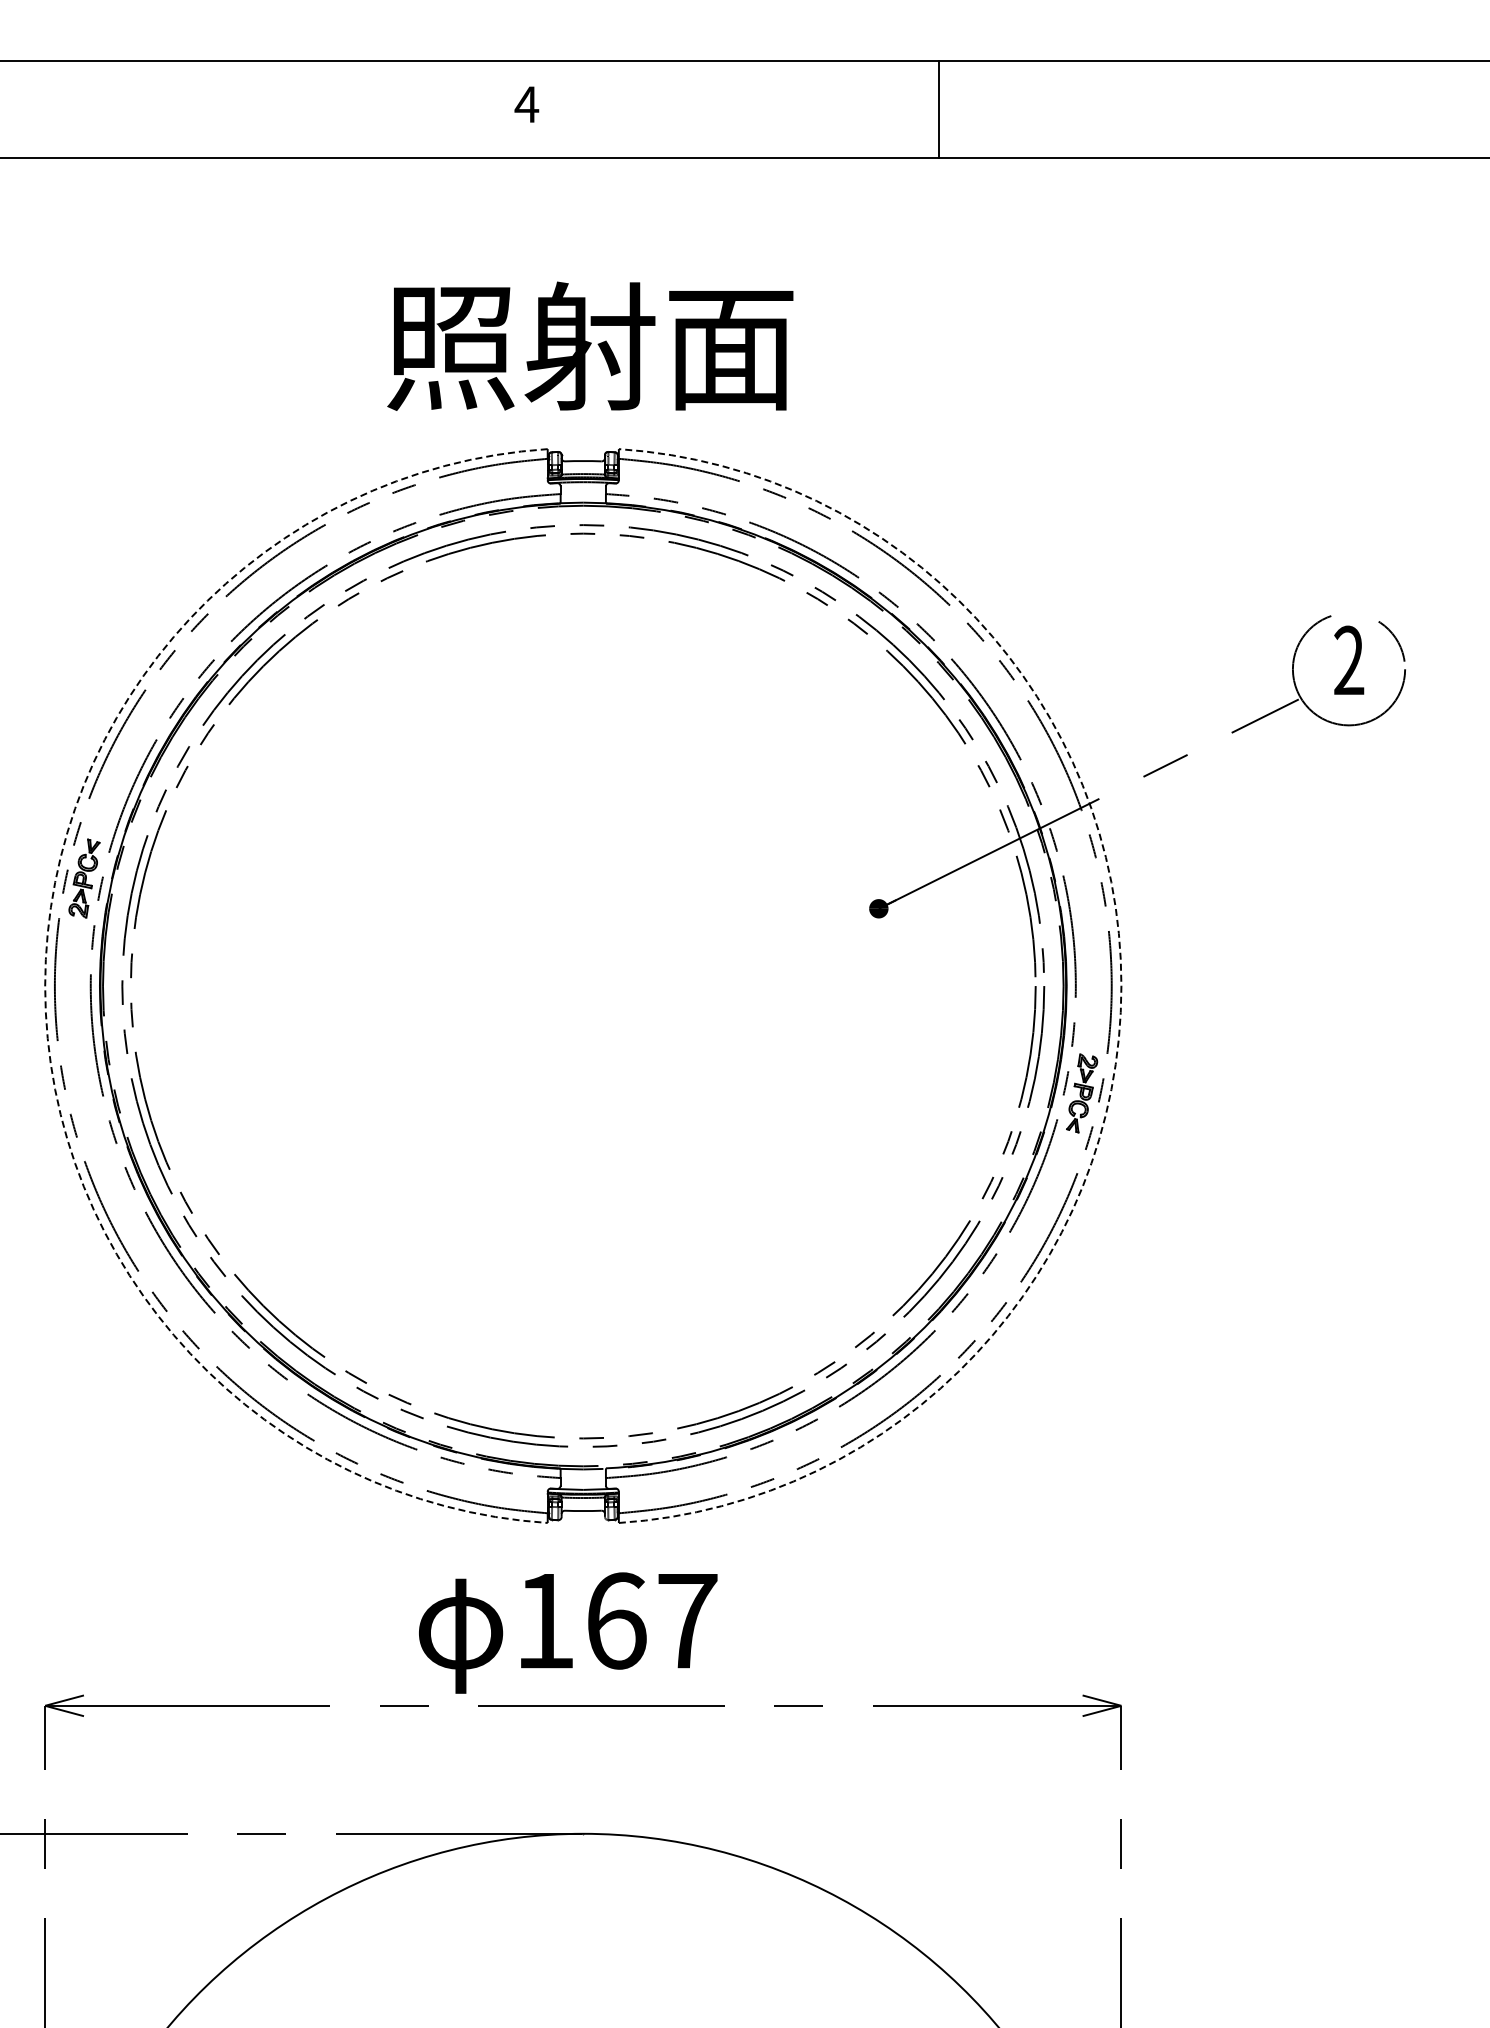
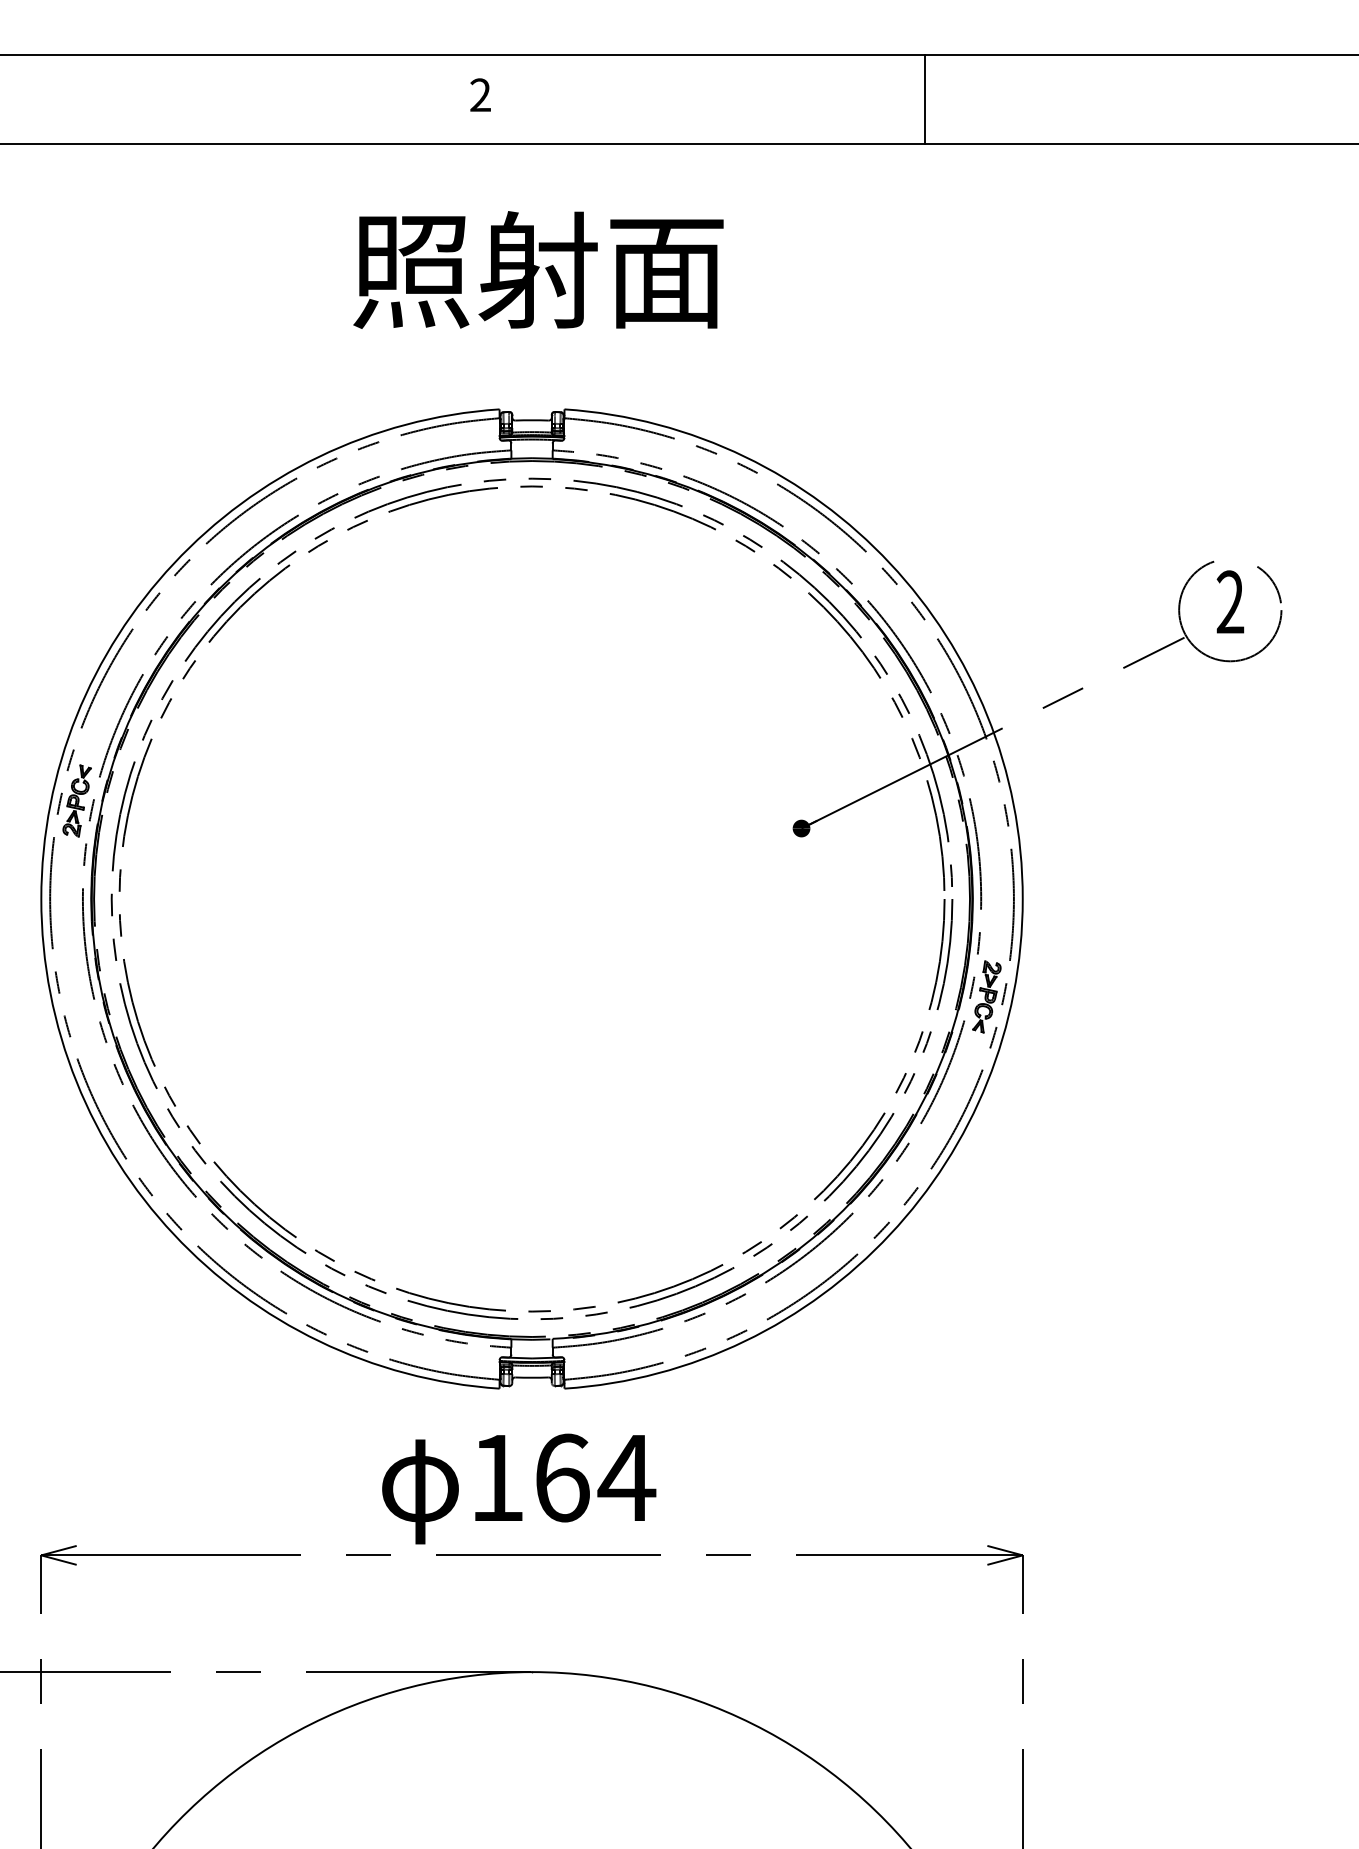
text: (526, 104) -> (480, 95), 4 -> 2
line: (938, 108) -> (925, 98), moved
text: (590, 345) -> (538, 269), moved
arc: (45, 986) -> (41, 899), dashed -> solid
arc: (1121, 986) -> (1022, 899), dashed -> solid
text: (687, 1621) -> (627, 1478), 167 -> 164

